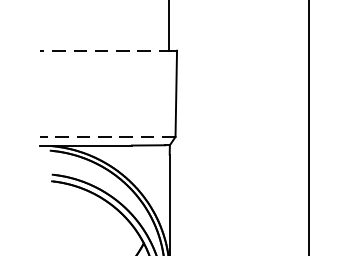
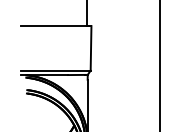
line: (105, 51) -> (54, 26), dashed -> solid
line: (107, 136) -> (55, 70), dashed -> solid

